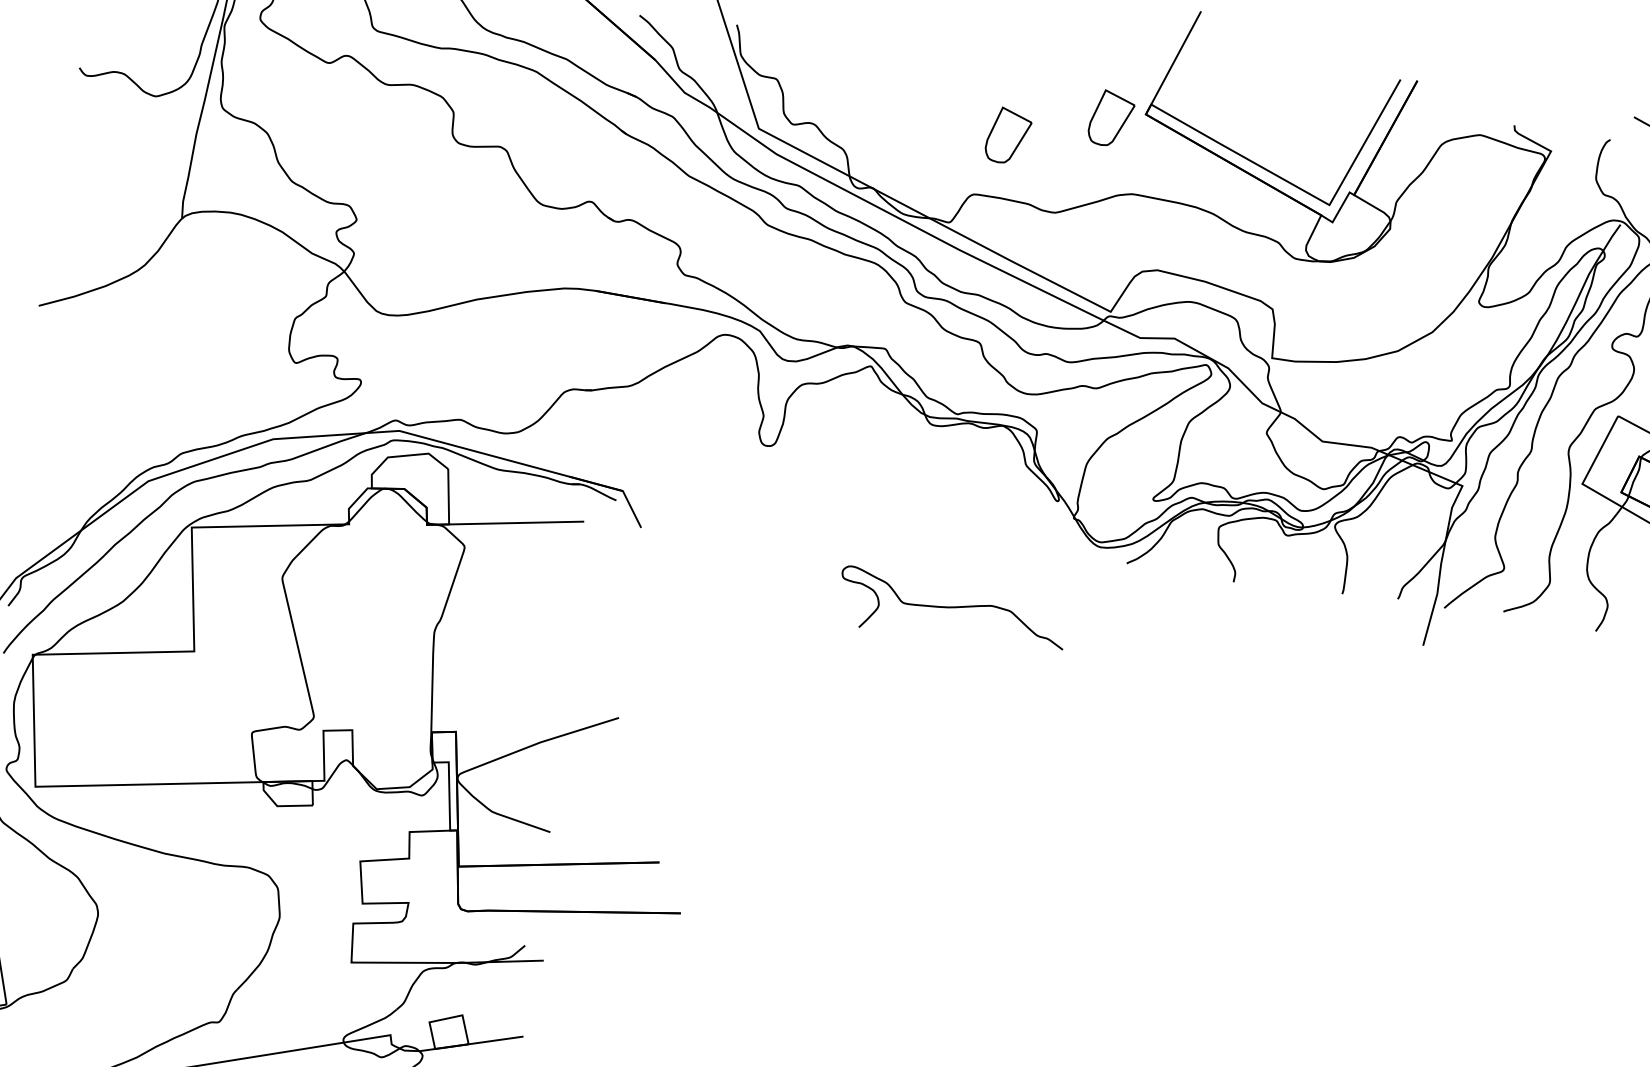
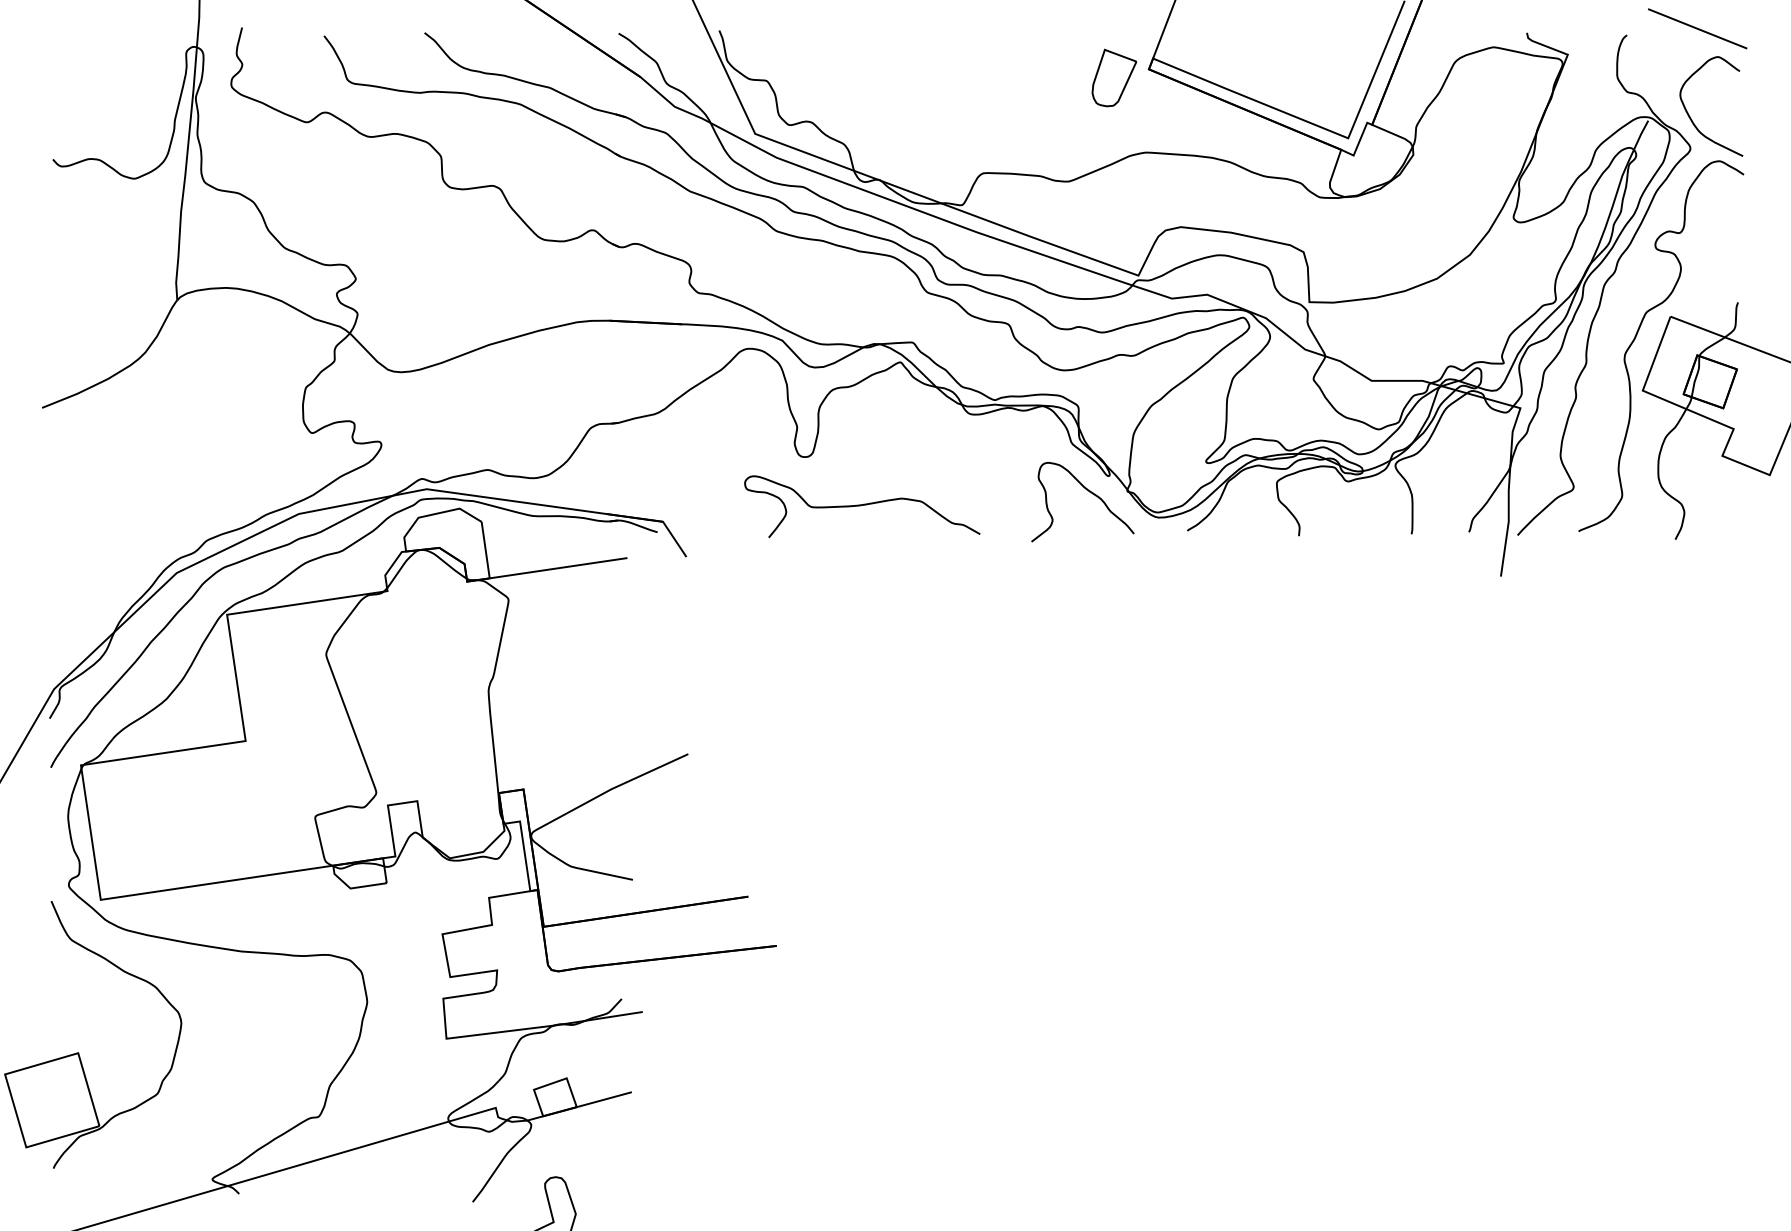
part: (1008, 135) -> (1011, 108), removed
curve: (1037, 514) -> (1089, 492), added
curve: (953, 607) -> (862, 505), moved

